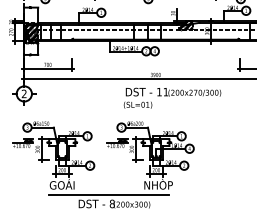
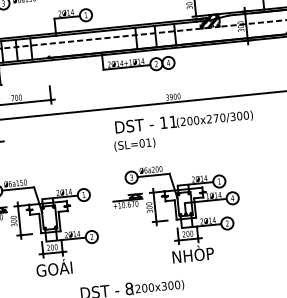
text: (172, 97) -> (183, 128), moved
line: (108, 195) -> (122, 277), removed

